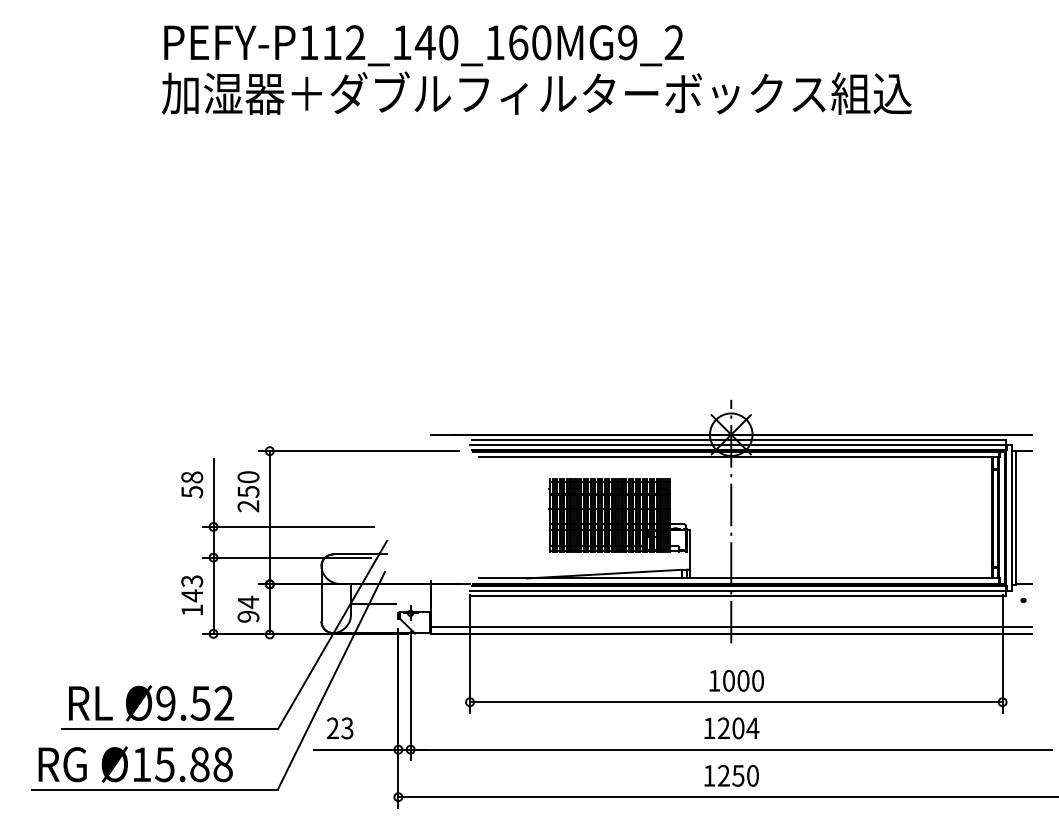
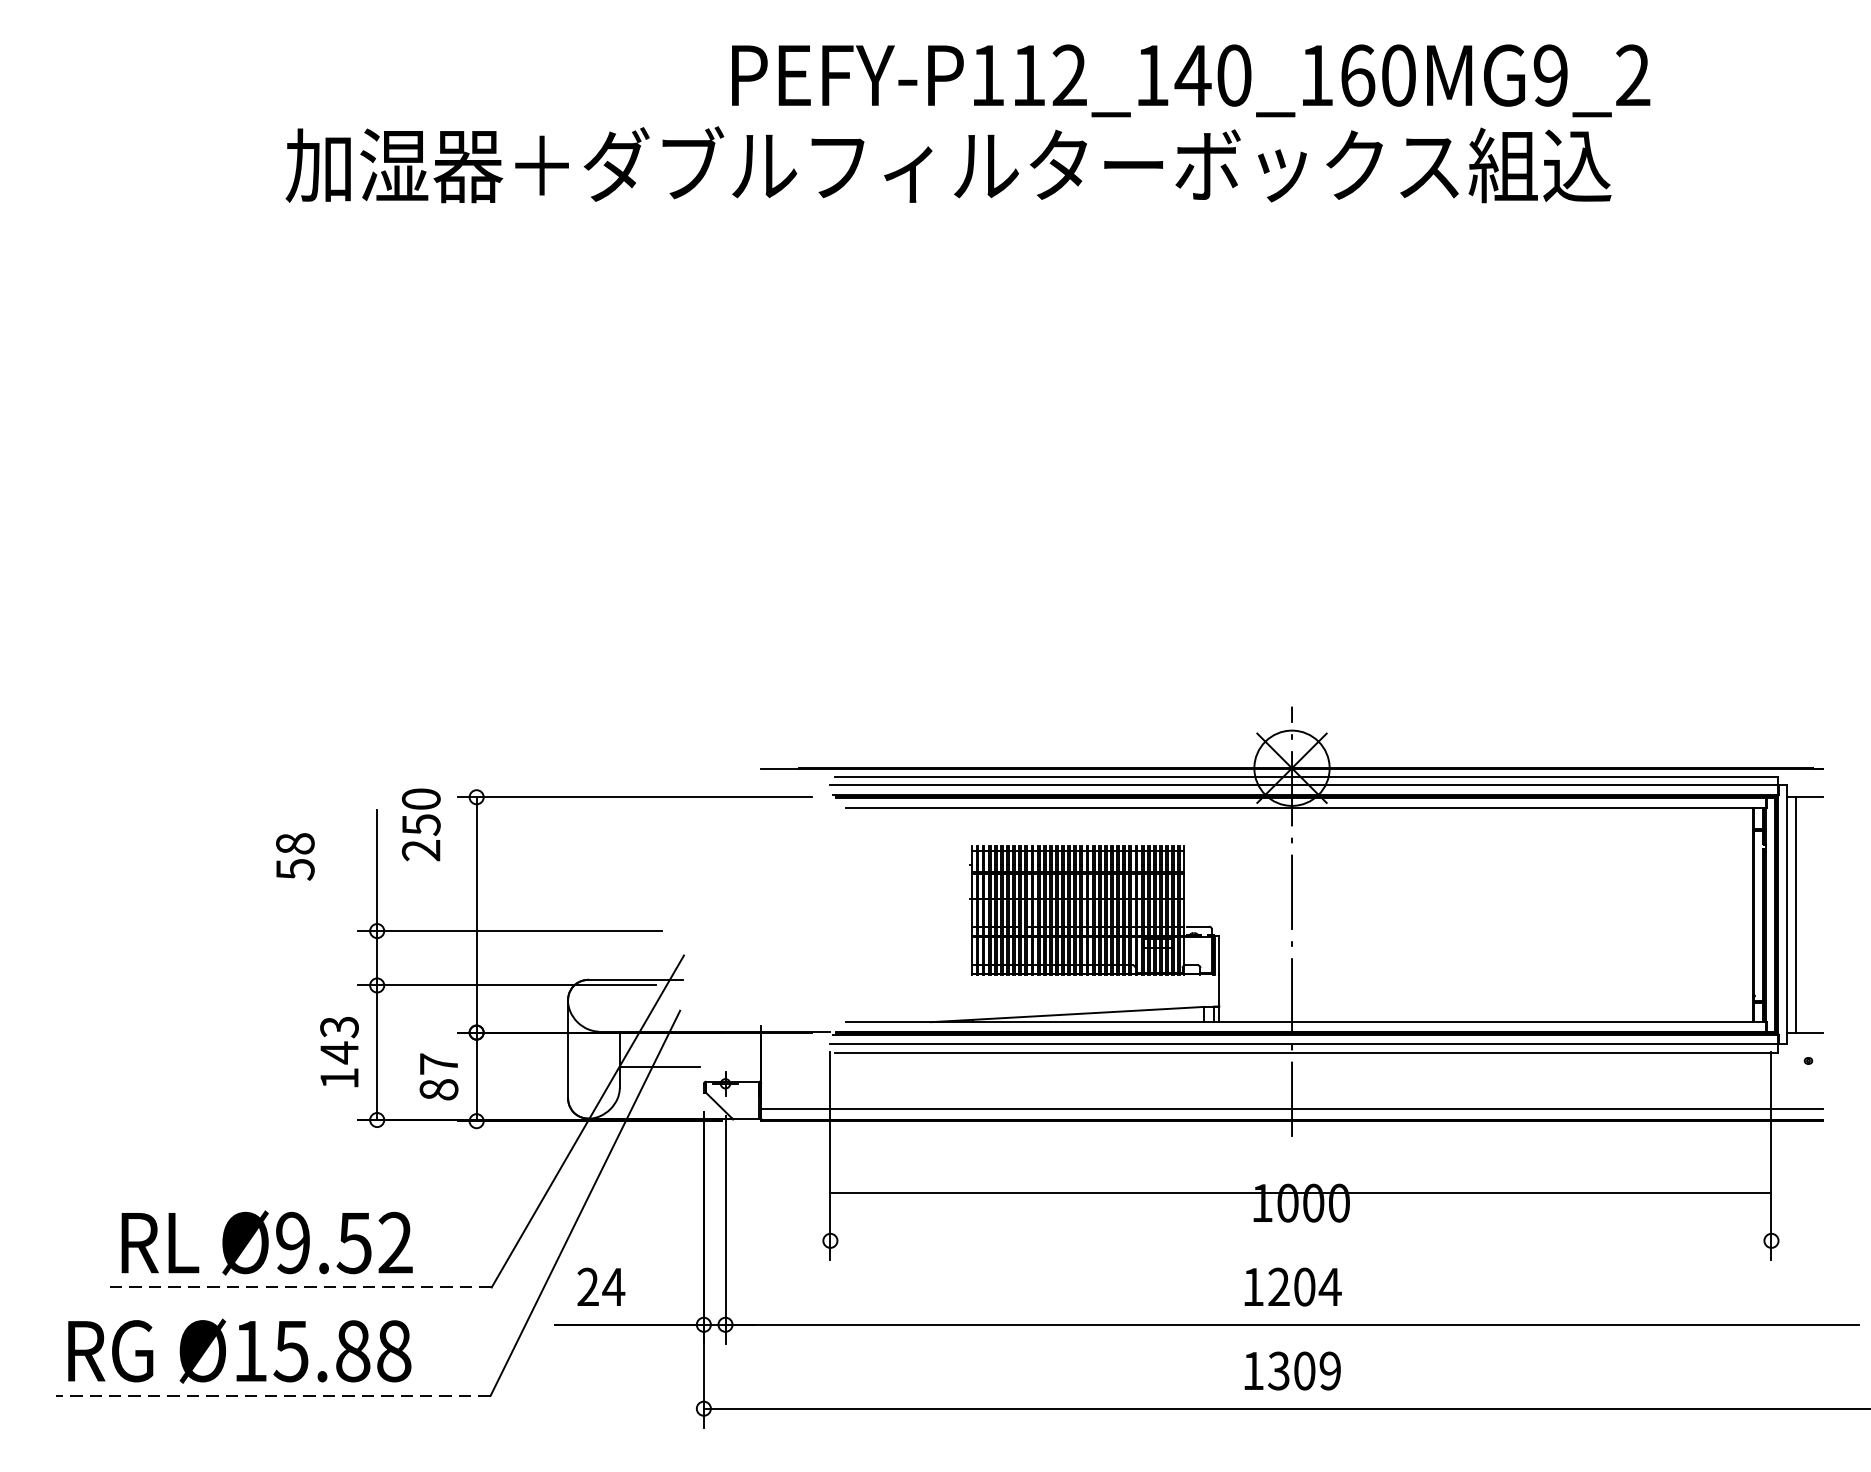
text: (423, 45) -> (1189, 80), moved
text: (192, 484) -> (295, 856), moved
text: (248, 491) -> (421, 824), moved
text: (248, 608) -> (438, 1075), 94 -> 87
line: (736, 702) -> (1301, 1193), moved
line: (169, 728) -> (299, 1287), solid -> dashed
text: (346, 728) -> (612, 1287), 23 -> 24
text: (737, 775) -> (1303, 1370), 1250 -> 1309
line: (154, 789) -> (272, 1395), solid -> dashed

